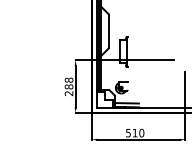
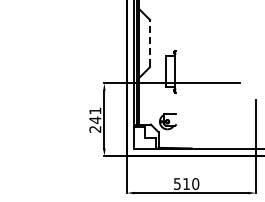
line: (109, 31) -> (150, 43), solid -> dashed
text: (69, 83) -> (95, 115), 288 -> 241
line: (126, 103) -> (174, 142), removed

